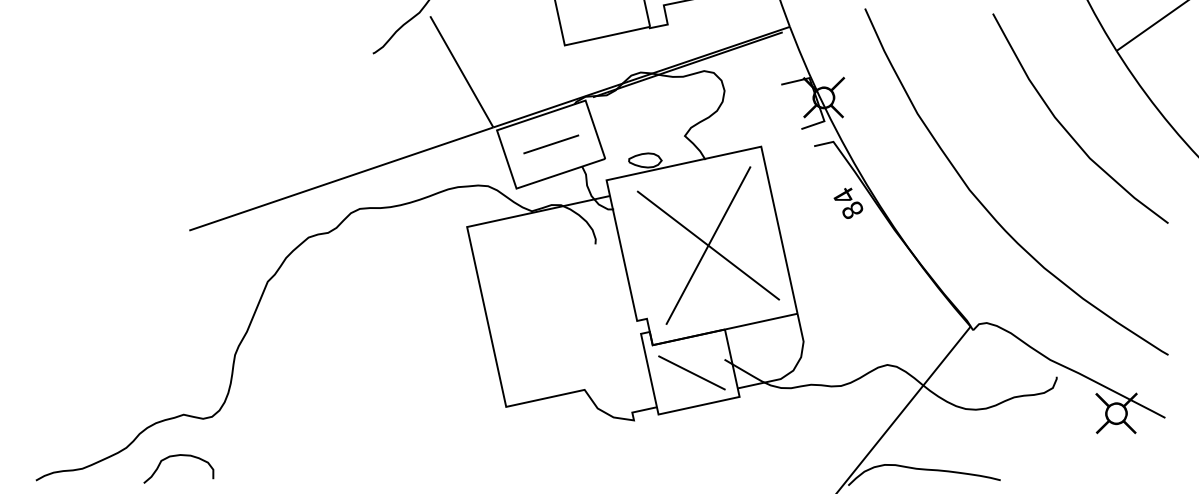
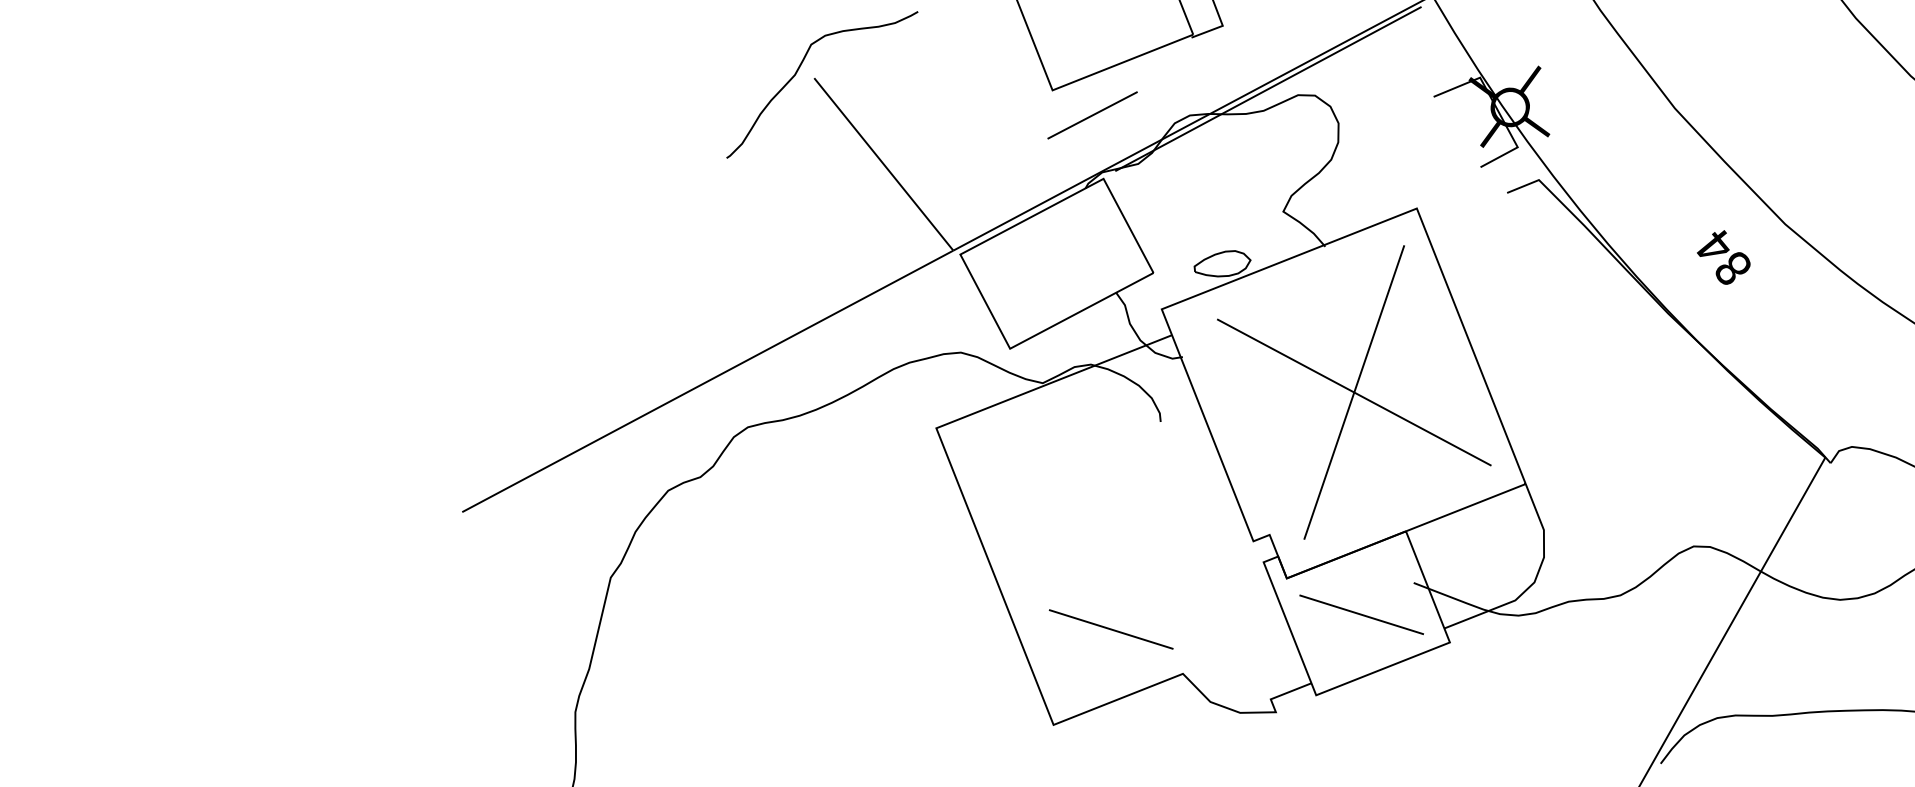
line: (551, 144) -> (1092, 115), moved
text: (848, 202) -> (1723, 256), moved
line: (547, 357) -> (1110, 628), added

